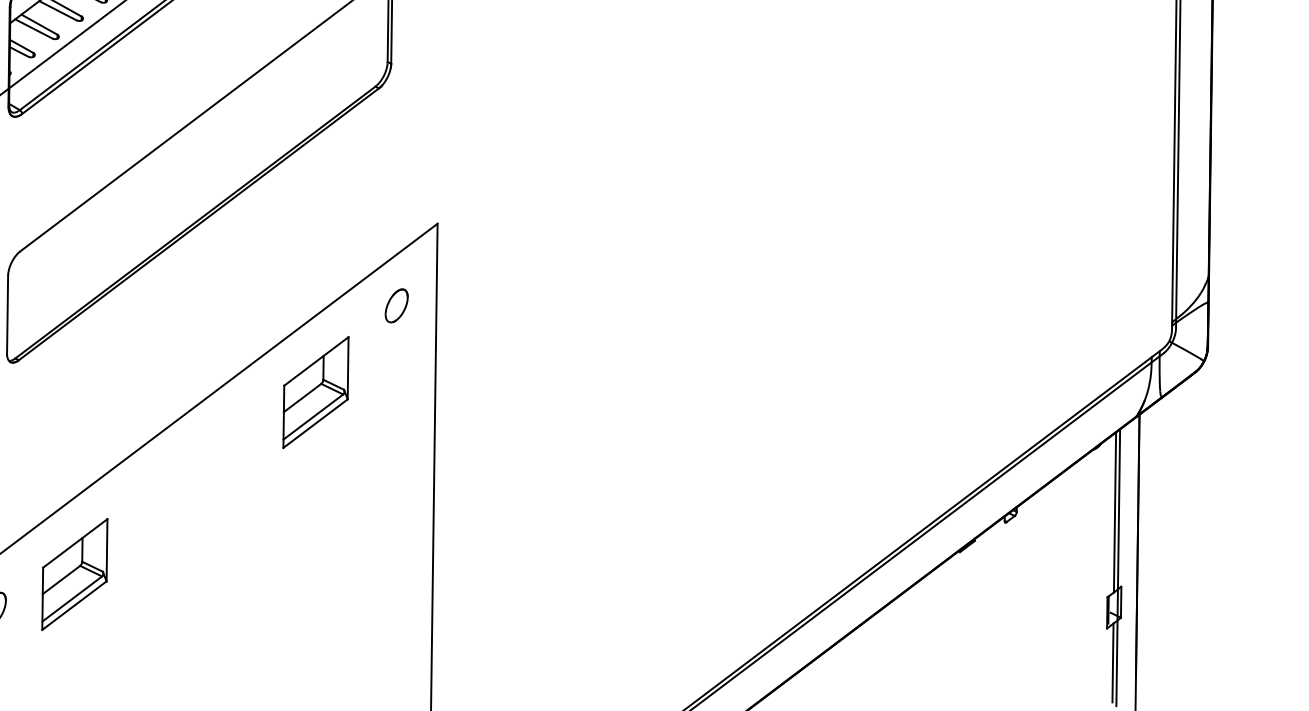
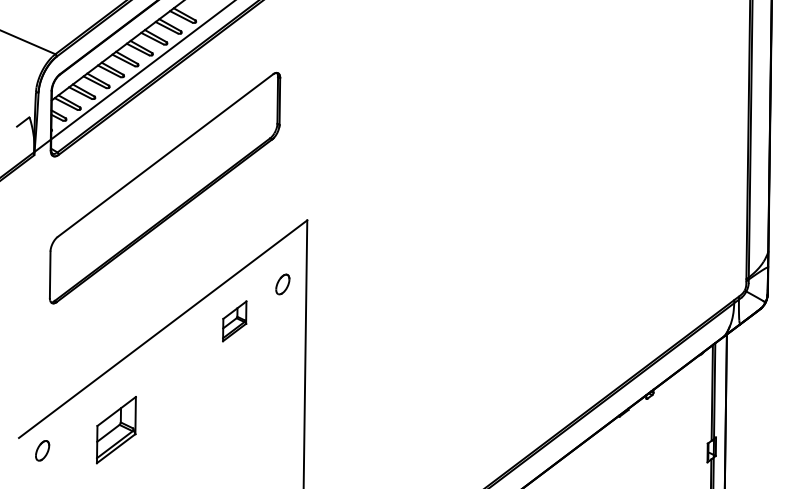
part: (396, 305) -> (282, 284), moved
part: (315, 392) -> (234, 321), size x0.6
part: (74, 575) -> (116, 430), moved

